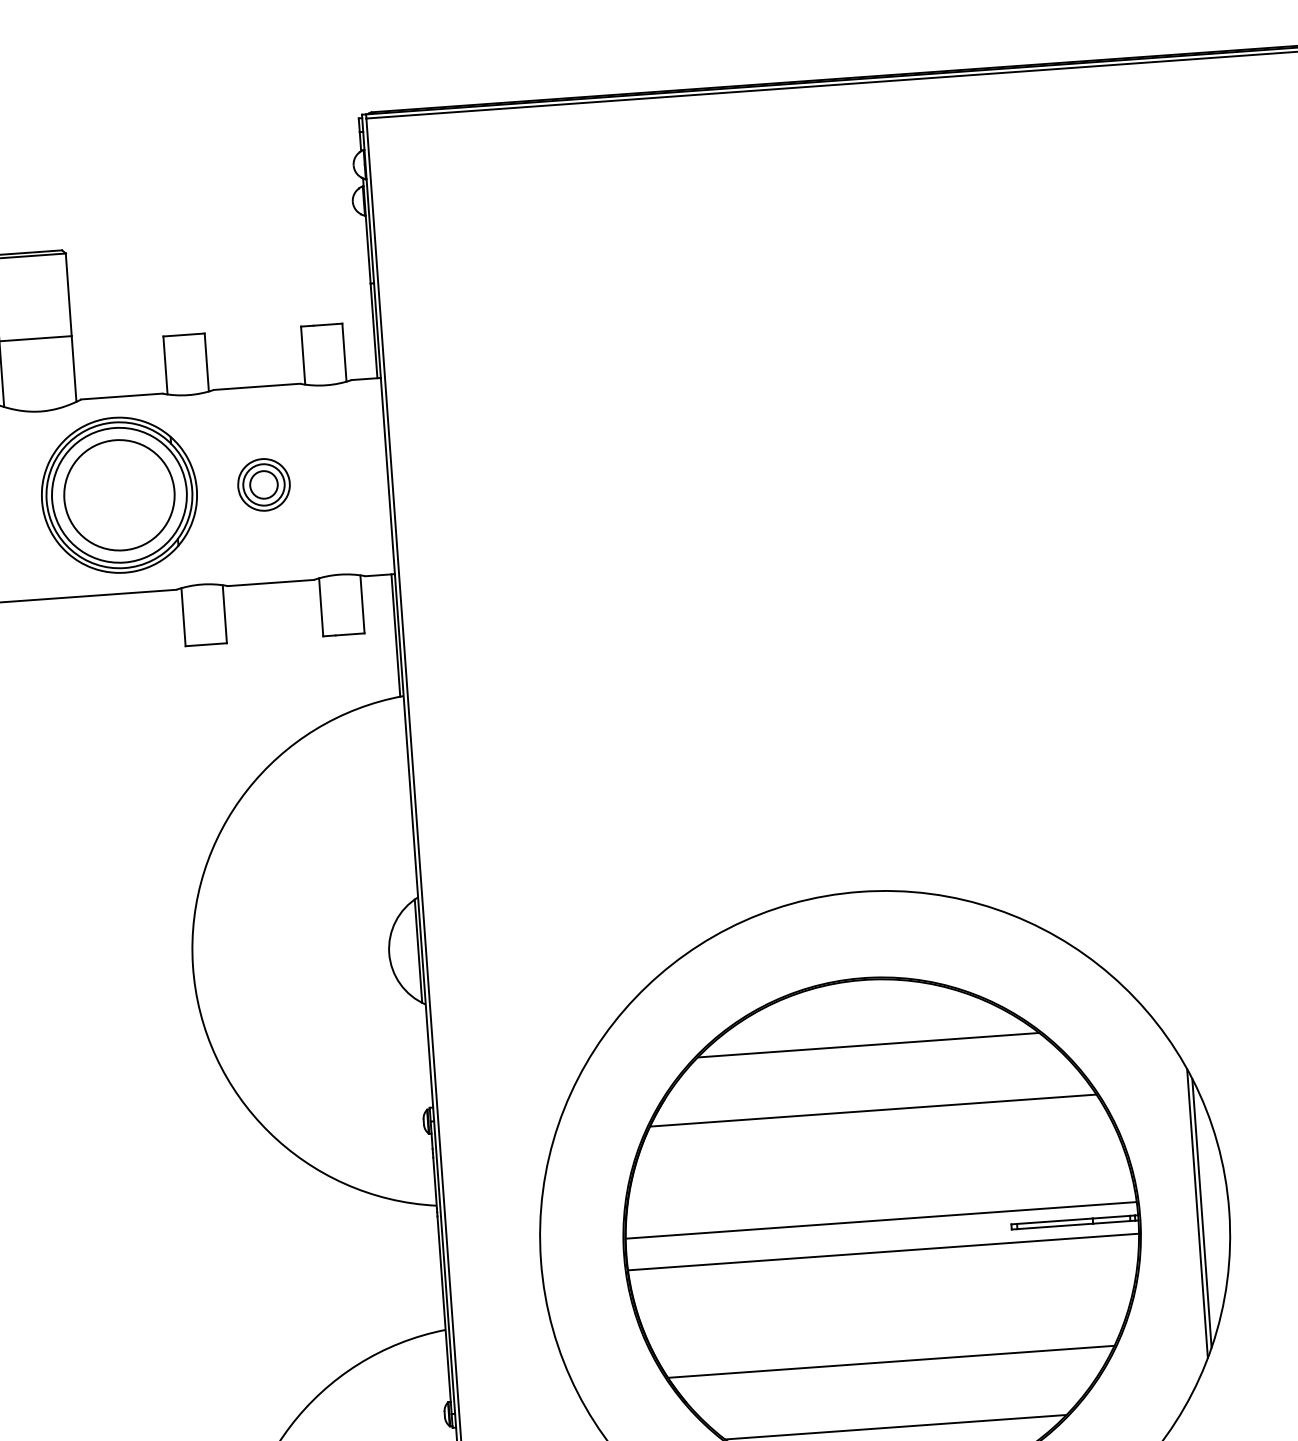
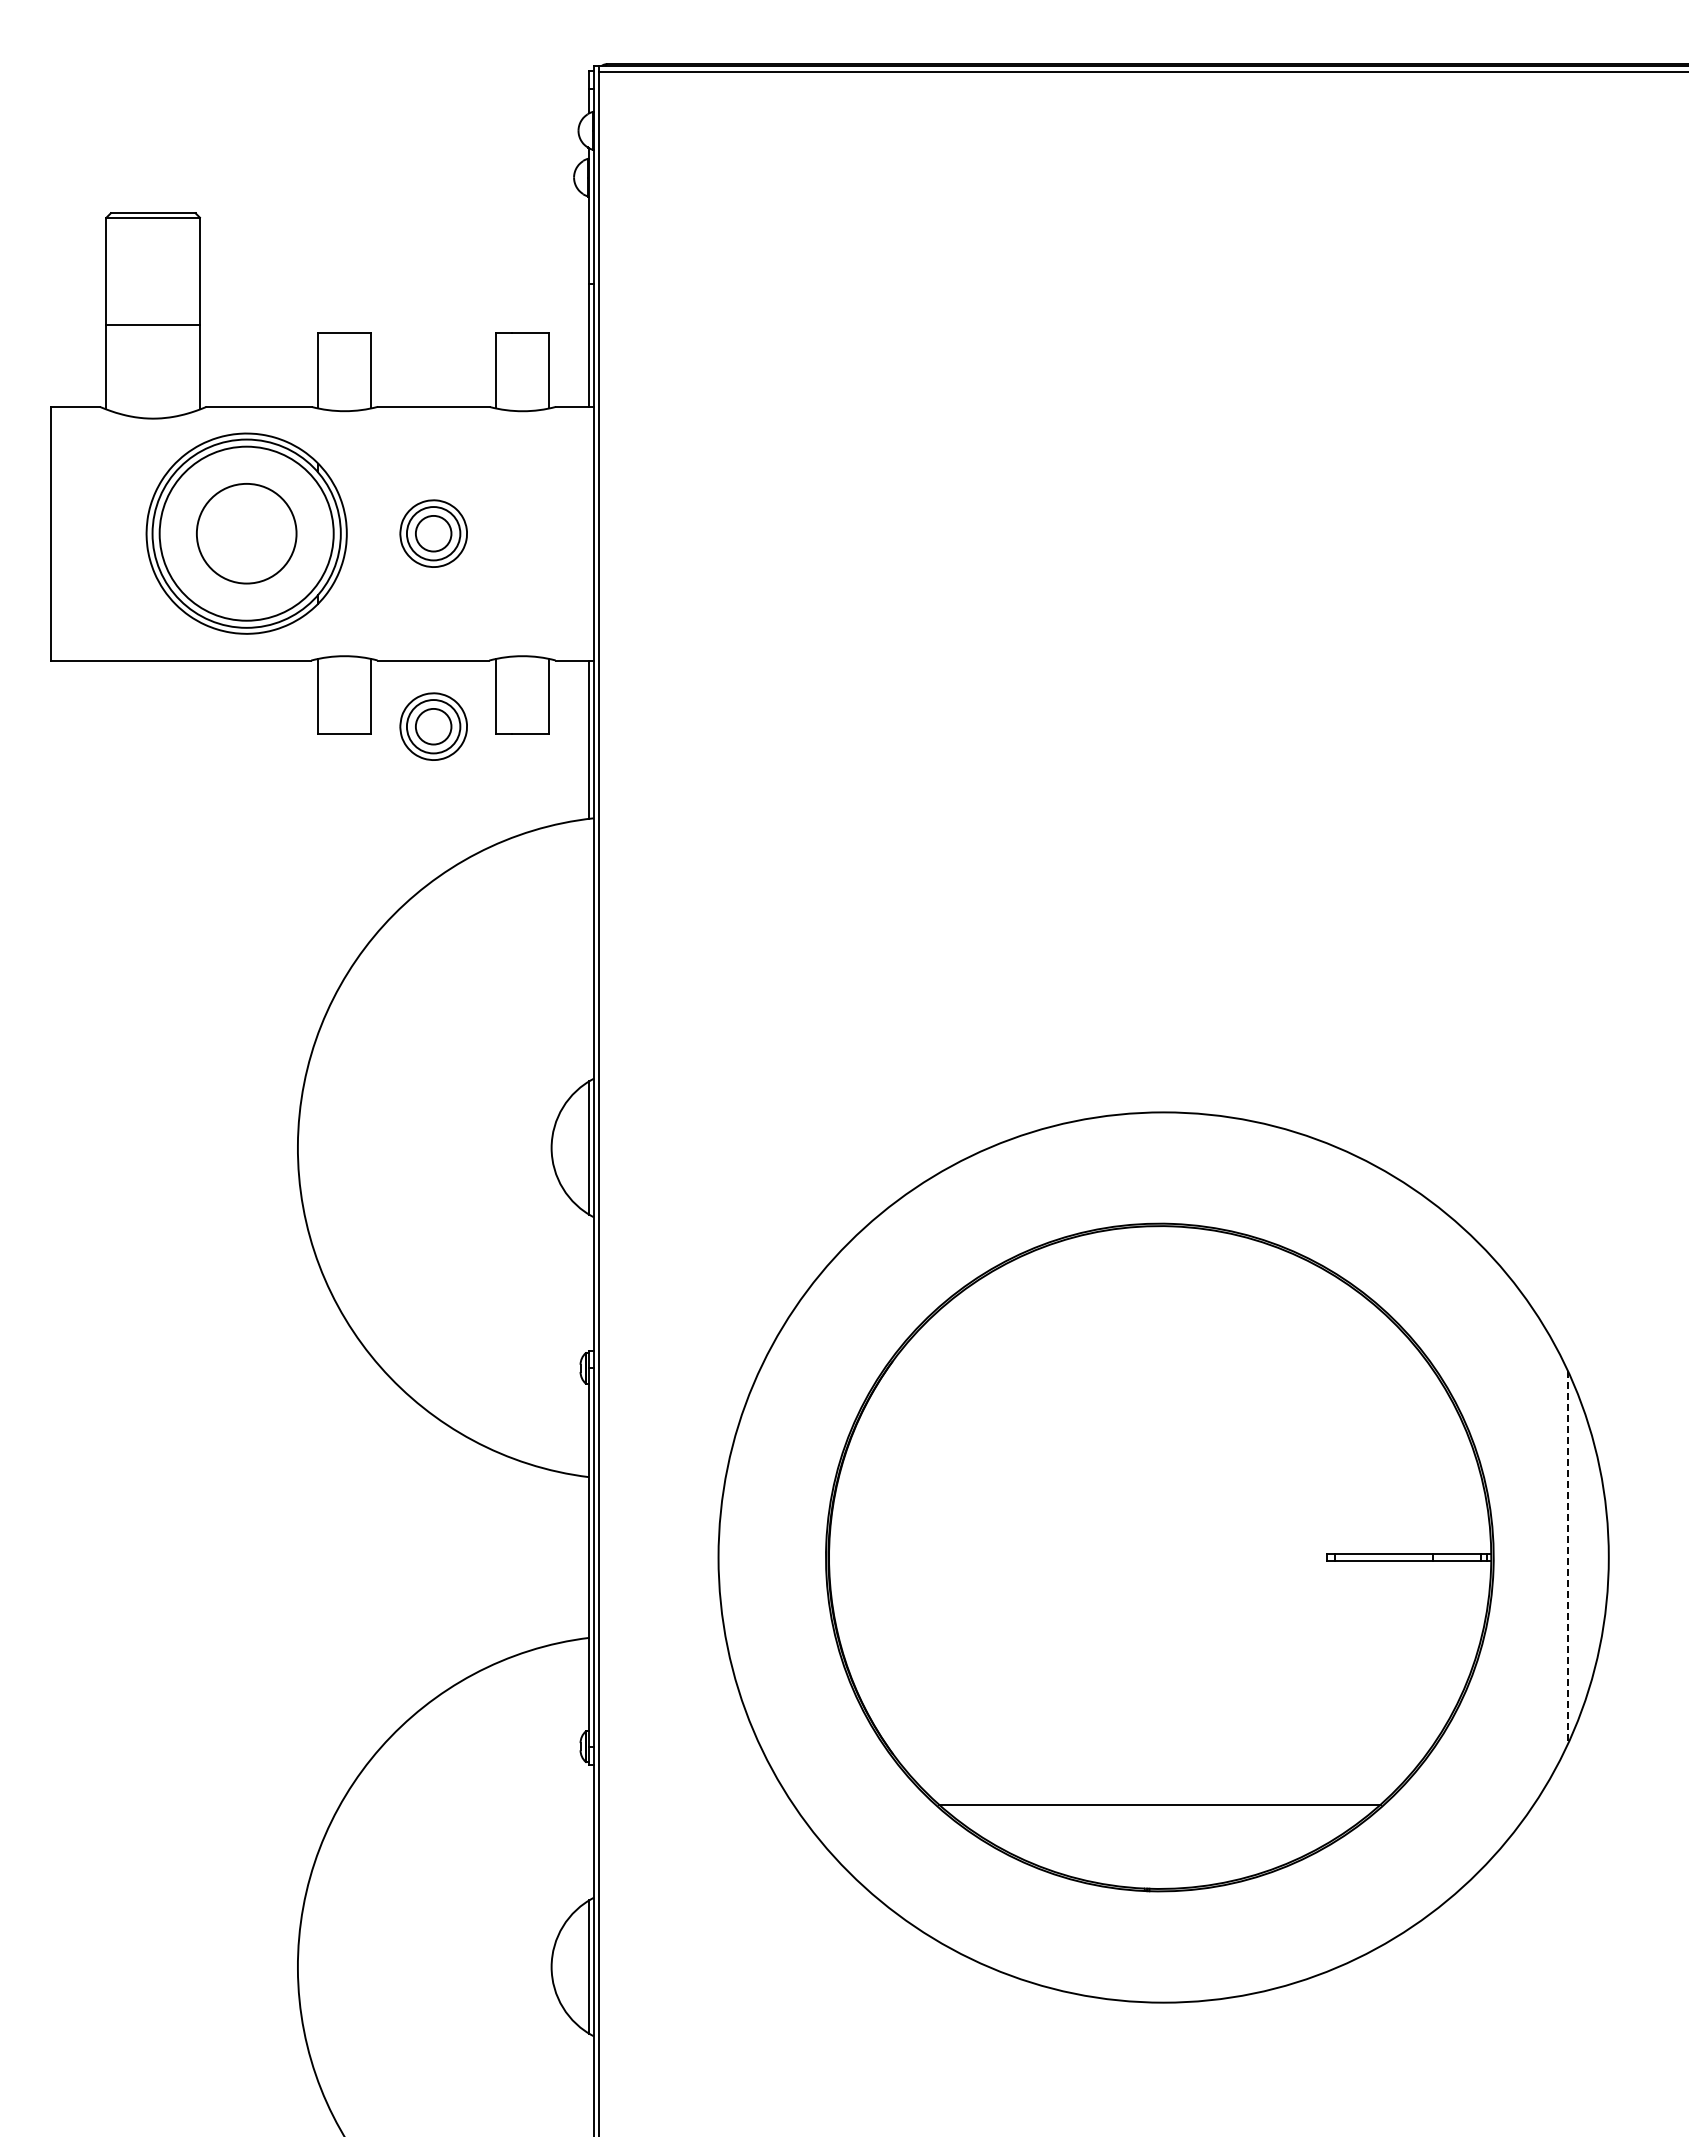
circle: (119, 495) -> (246, 533), size x0.7
part: (274, 633) -> (433, 726), added
line: (868, 1045) -> (1159, 1310), removed
line: (872, 1110) -> (1159, 1395), removed
line: (1197, 1213) -> (1567, 1557), solid -> dashed
line: (1201, 1213) -> (1573, 1557), removed
line: (880, 1220) -> (1159, 1537), removed
line: (883, 1252) -> (1159, 1578), removed
line: (890, 1362) -> (1159, 1720), removed

